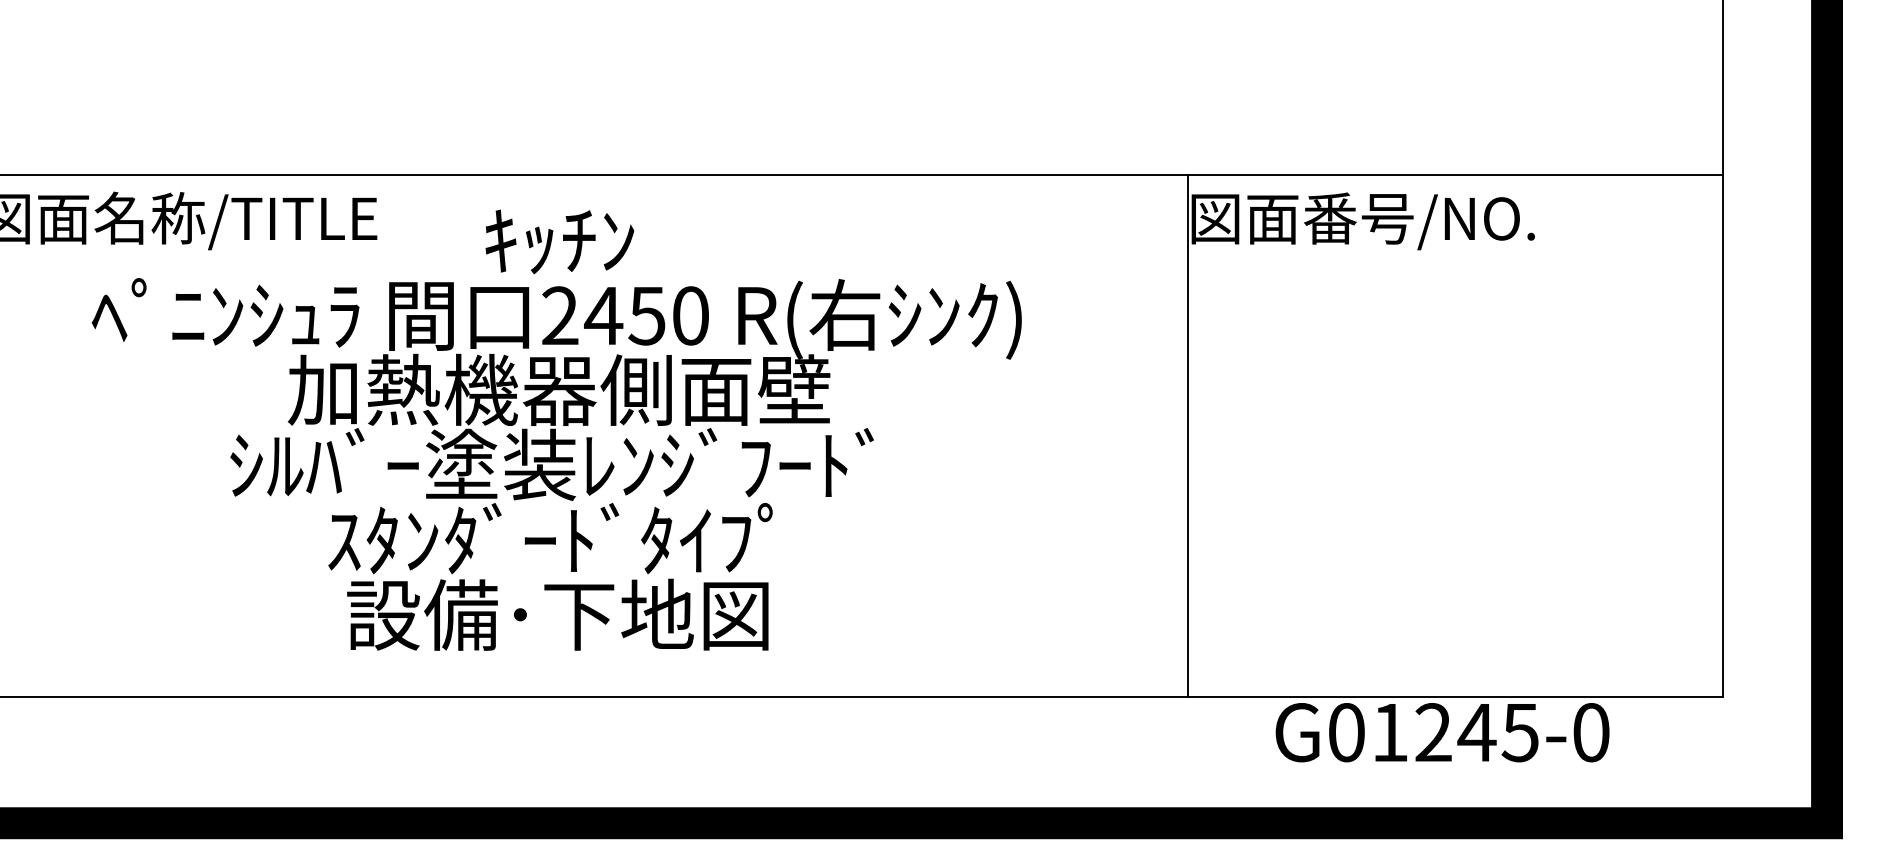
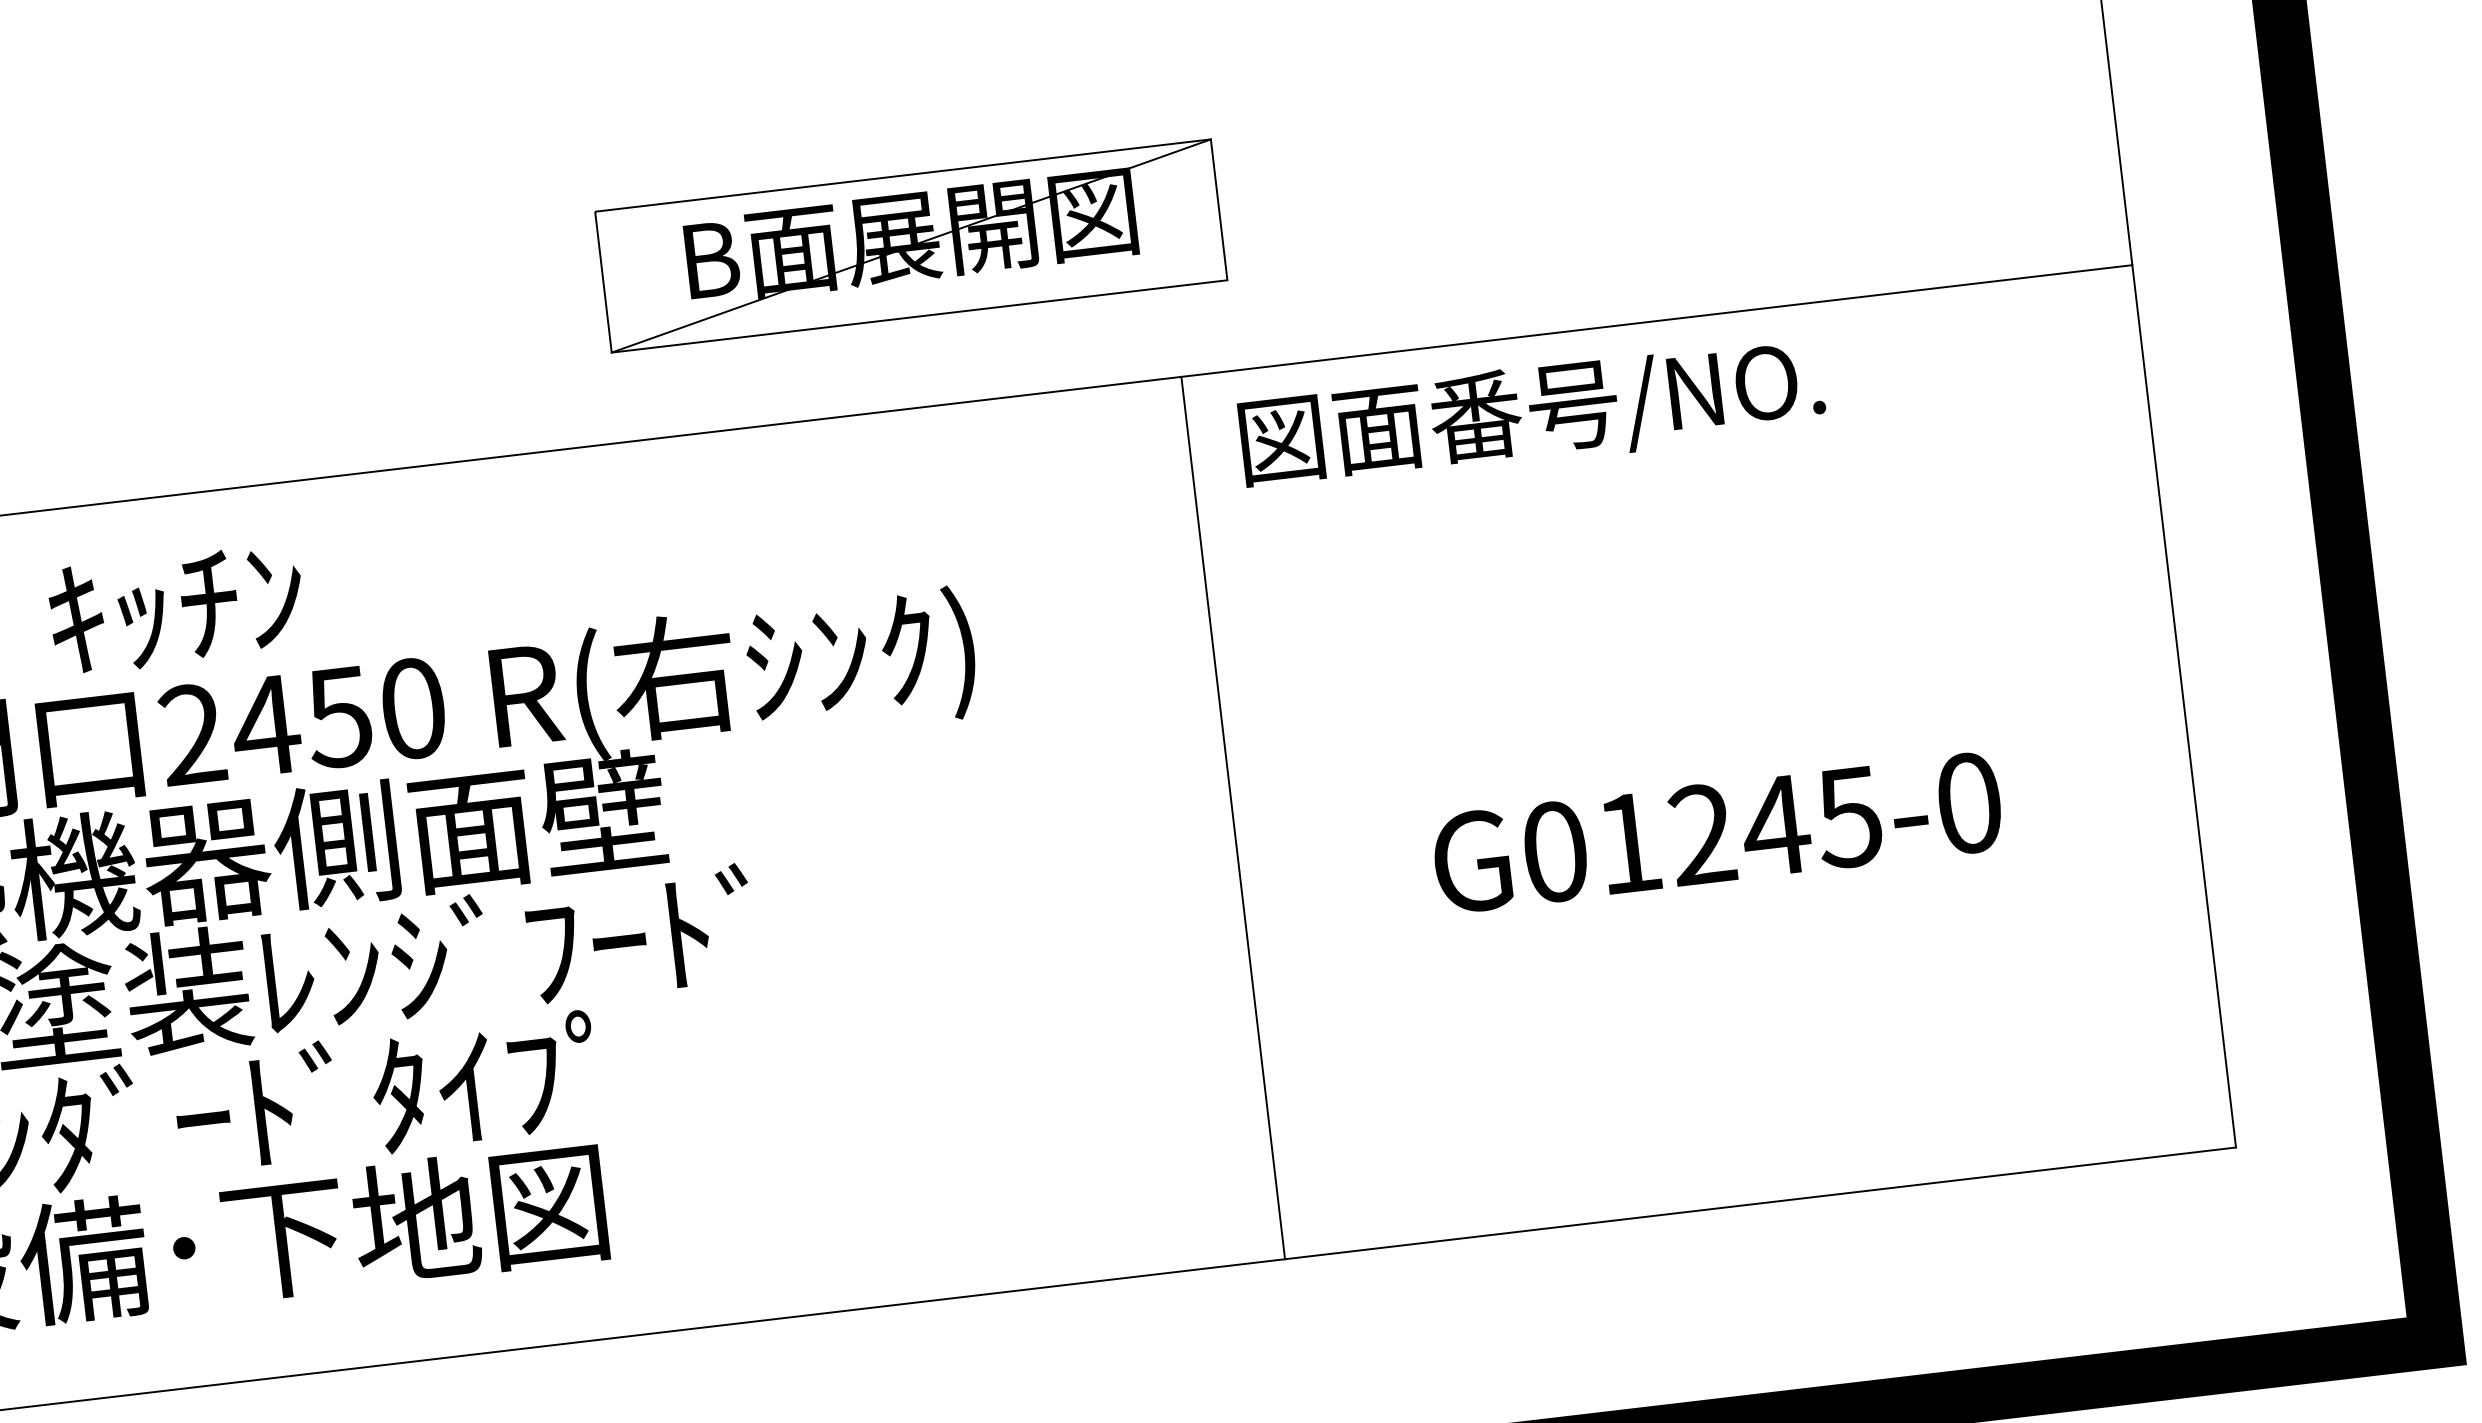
part: (1012, 79) -> (910, 244), added
line: (1188, 435) -> (1233, 817), moved
text: (1442, 732) -> (1717, 832), moved

